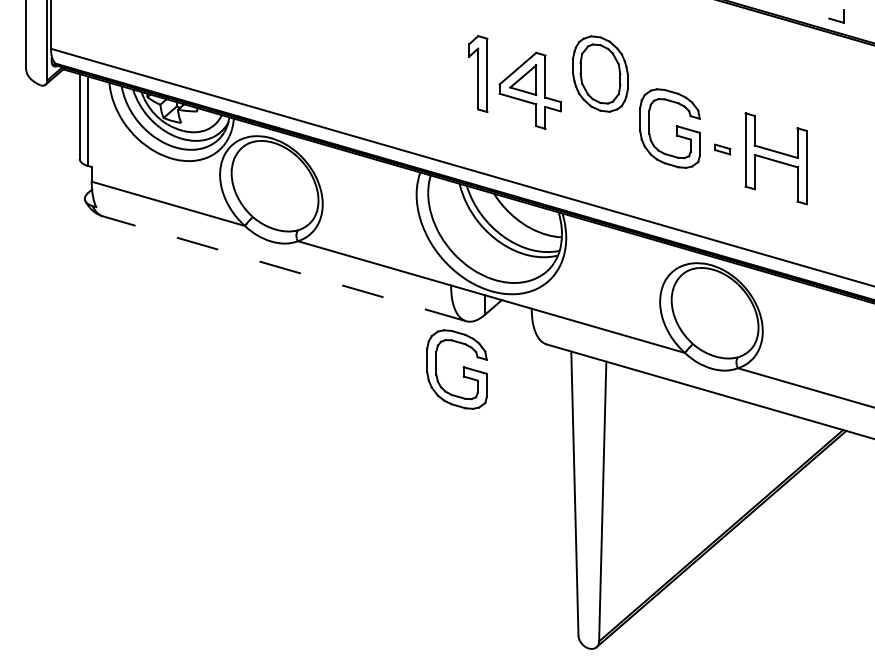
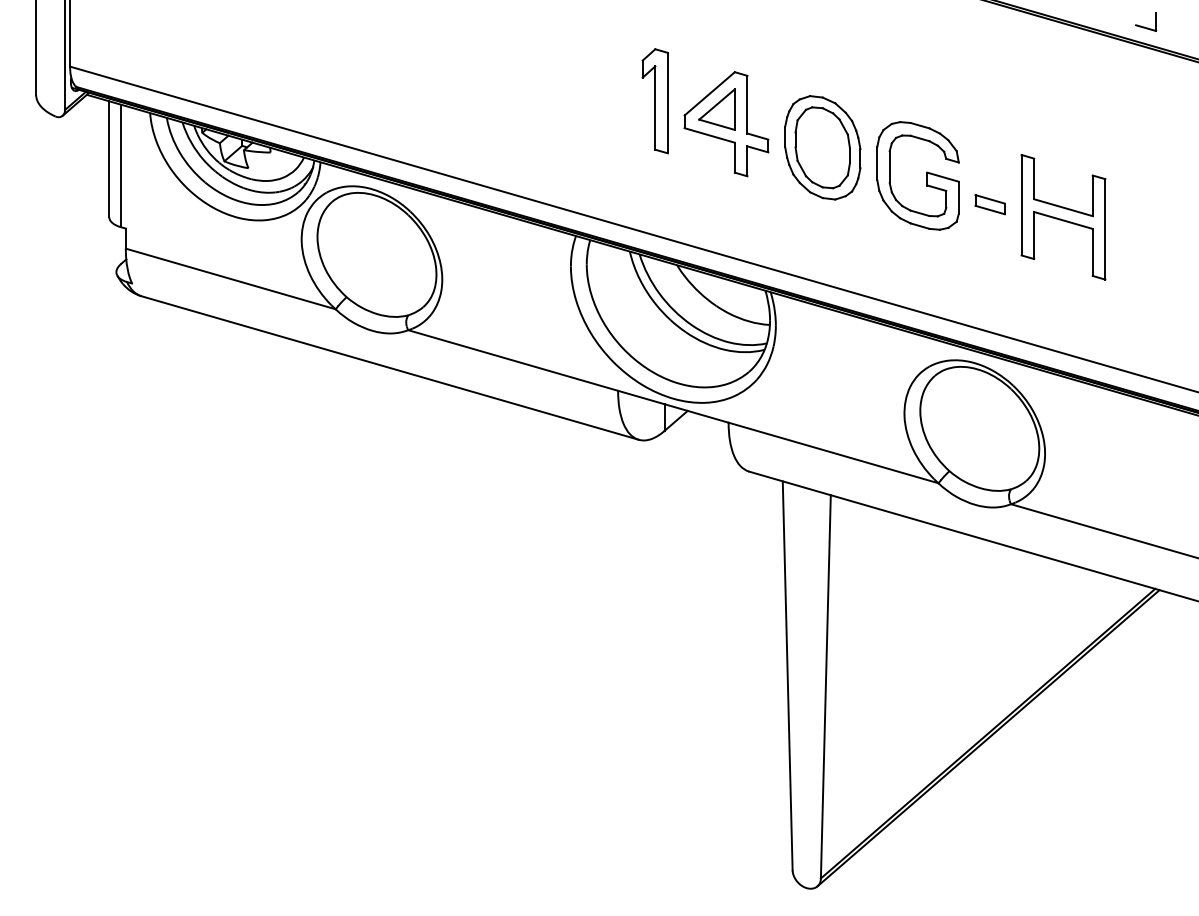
part: (600, 73) -> (822, 147), moved
part: (722, 149) -> (989, 204), size x1.43
line: (284, 268) -> (389, 367), dashed -> solid
part: (462, 367) -> (633, 503), removed

